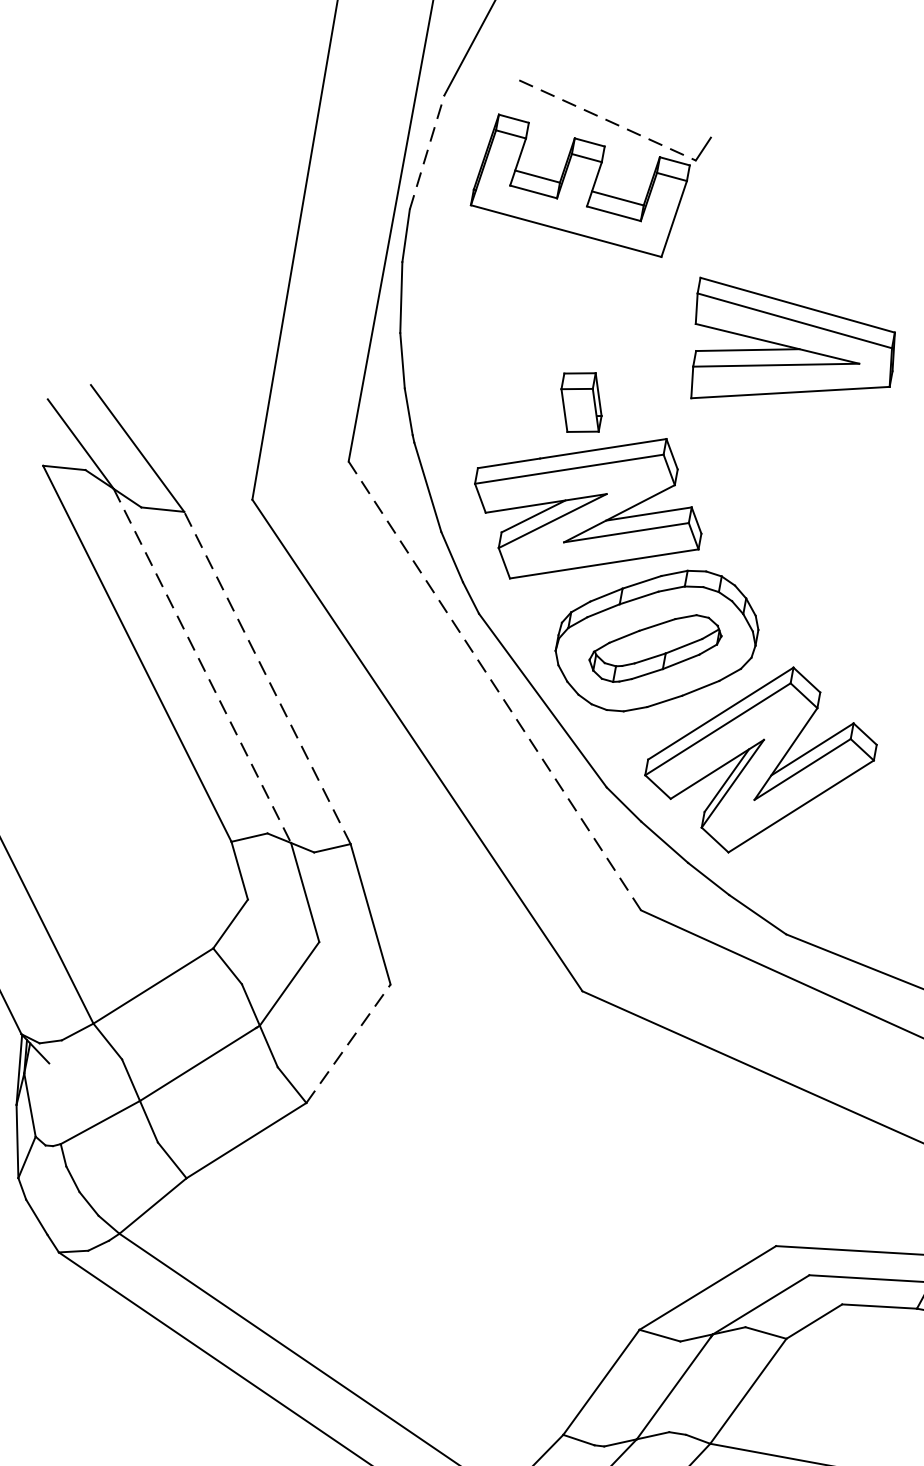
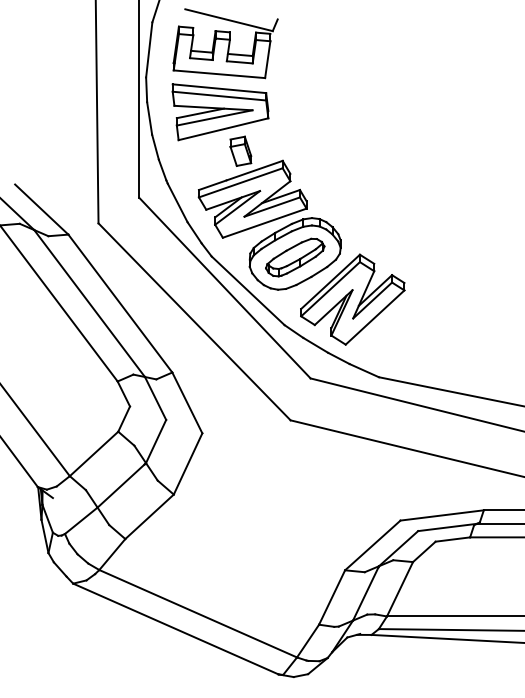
line: (608, 121) -> (229, 20), dashed -> solid
line: (427, 151) -> (149, 49), dashed -> solid
part: (790, 355) -> (220, 112), moved
line: (202, 665) -> (89, 303), dashed -> solid
line: (267, 677) -> (120, 303), dashed -> solid
line: (494, 684) -> (224, 287), dashed -> solid
line: (349, 1042) -> (188, 463), dashed -> solid

